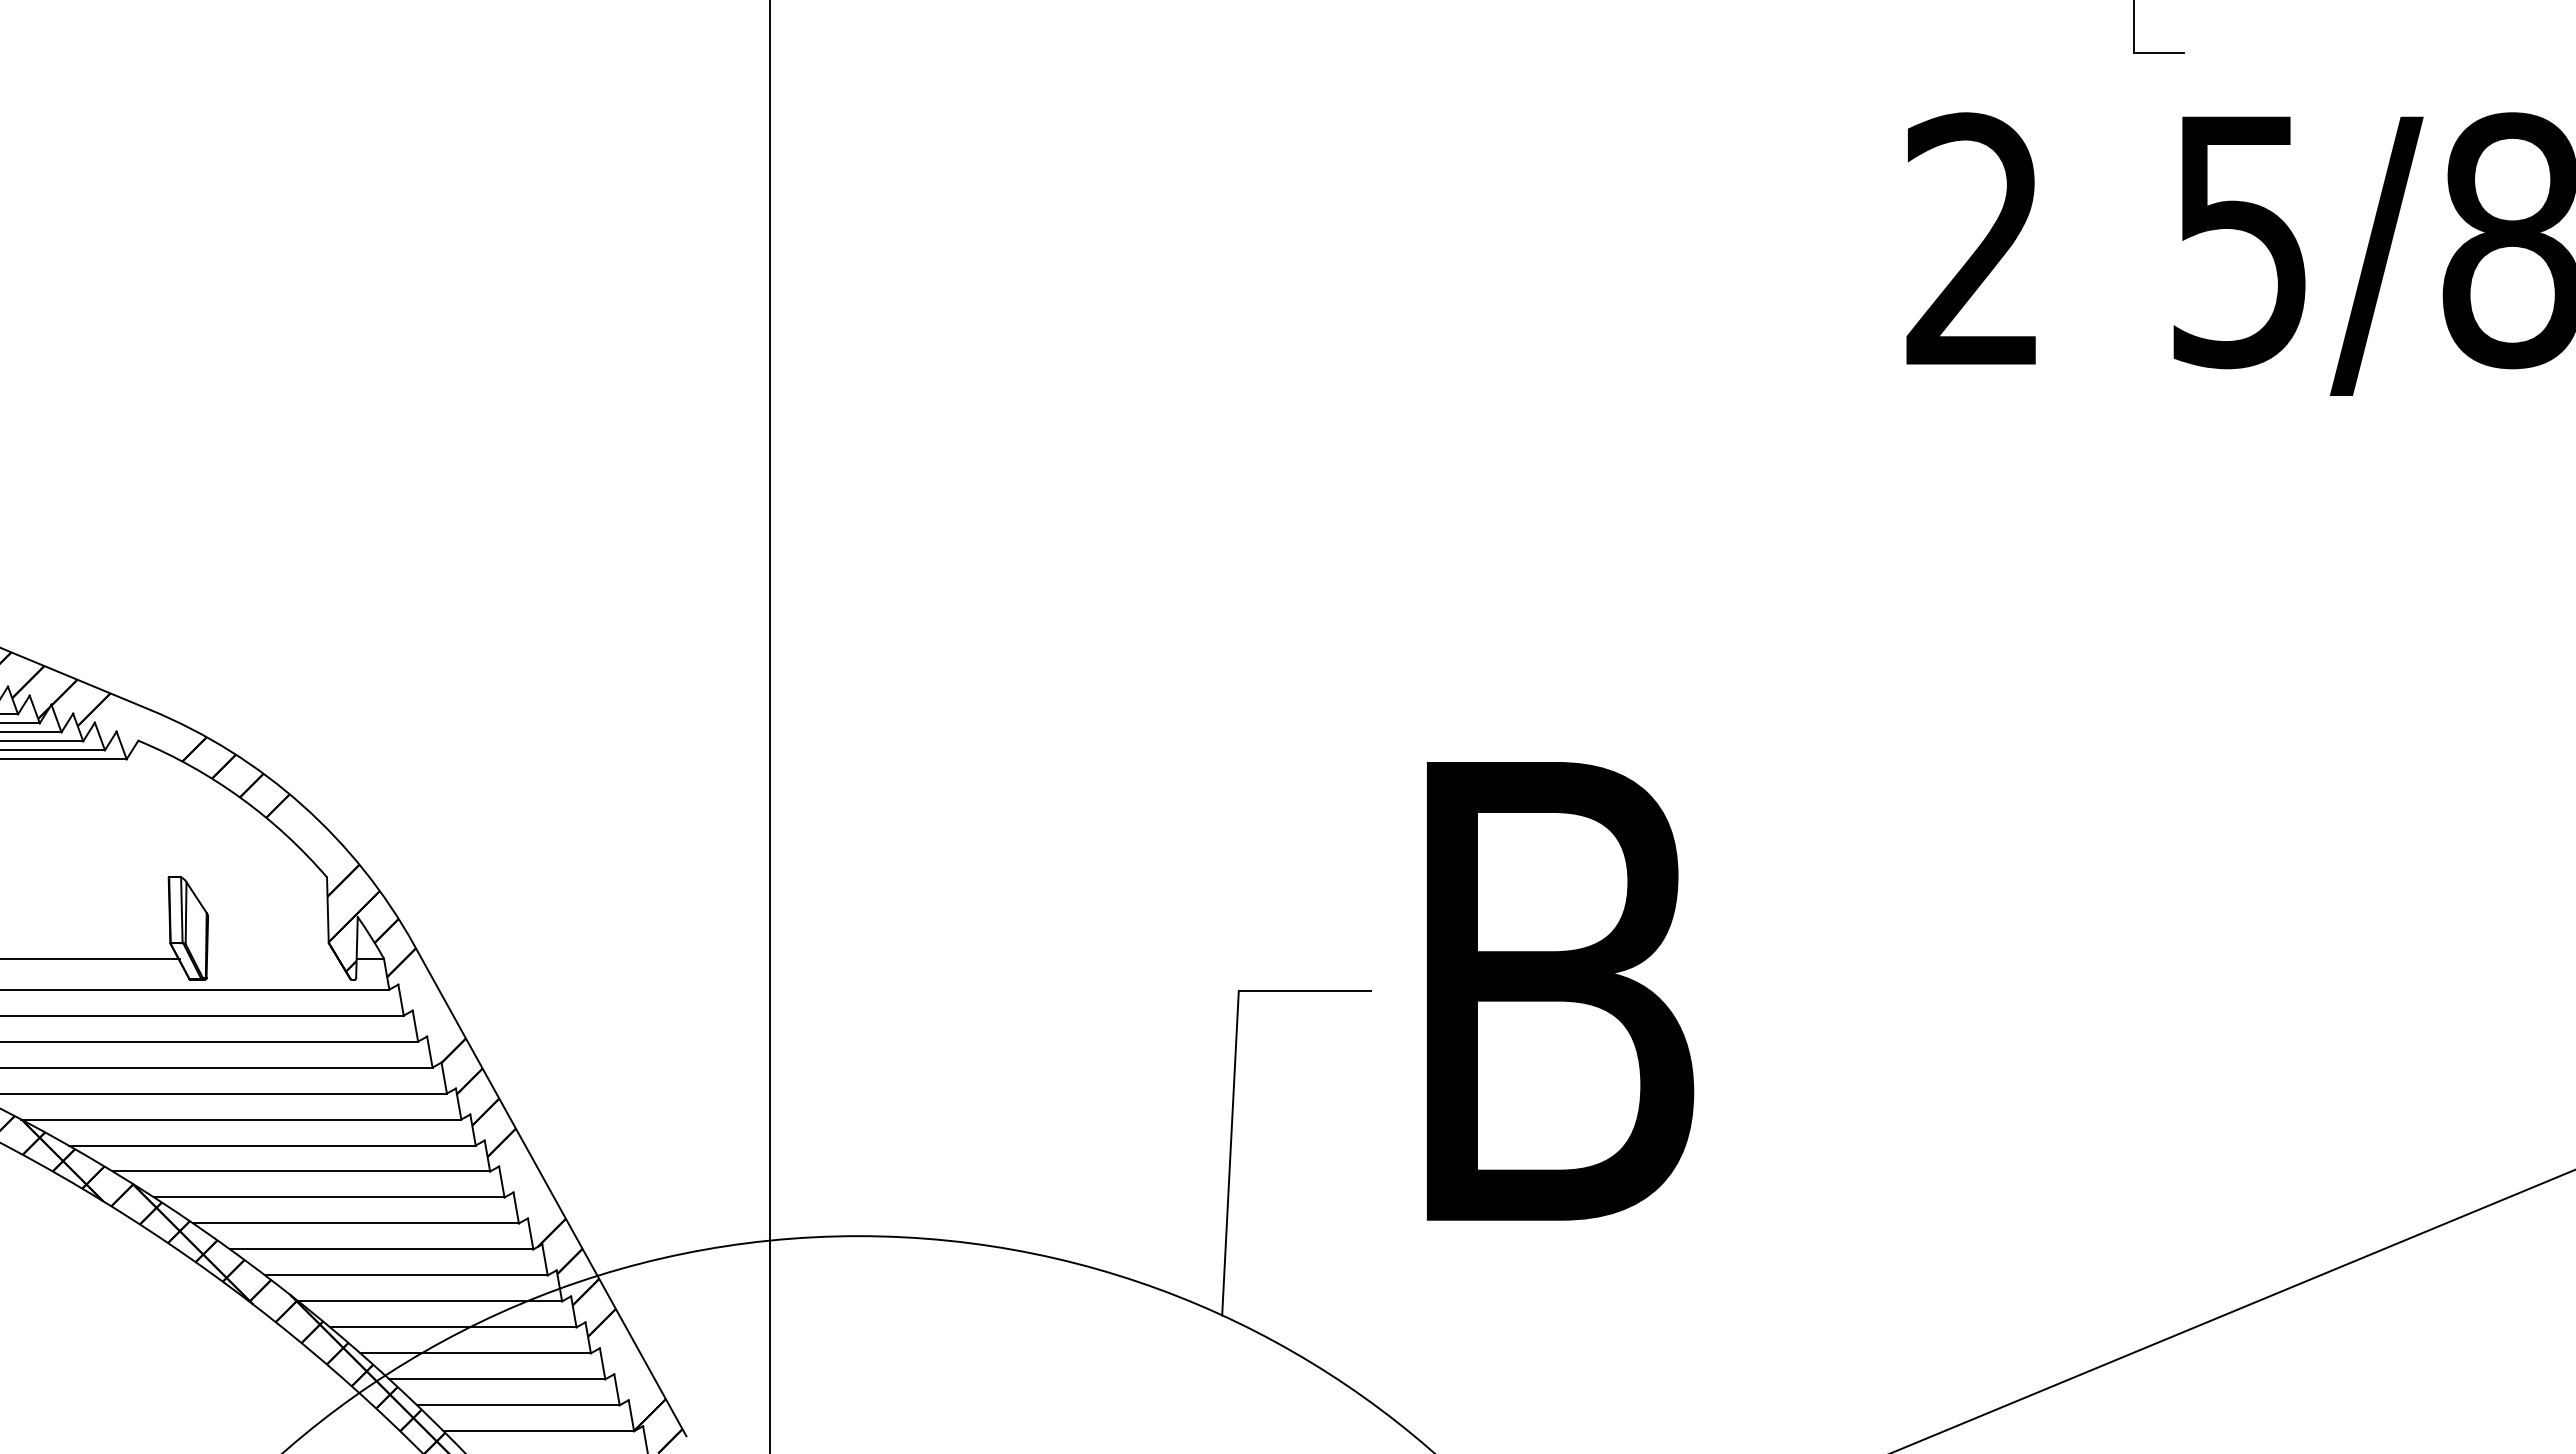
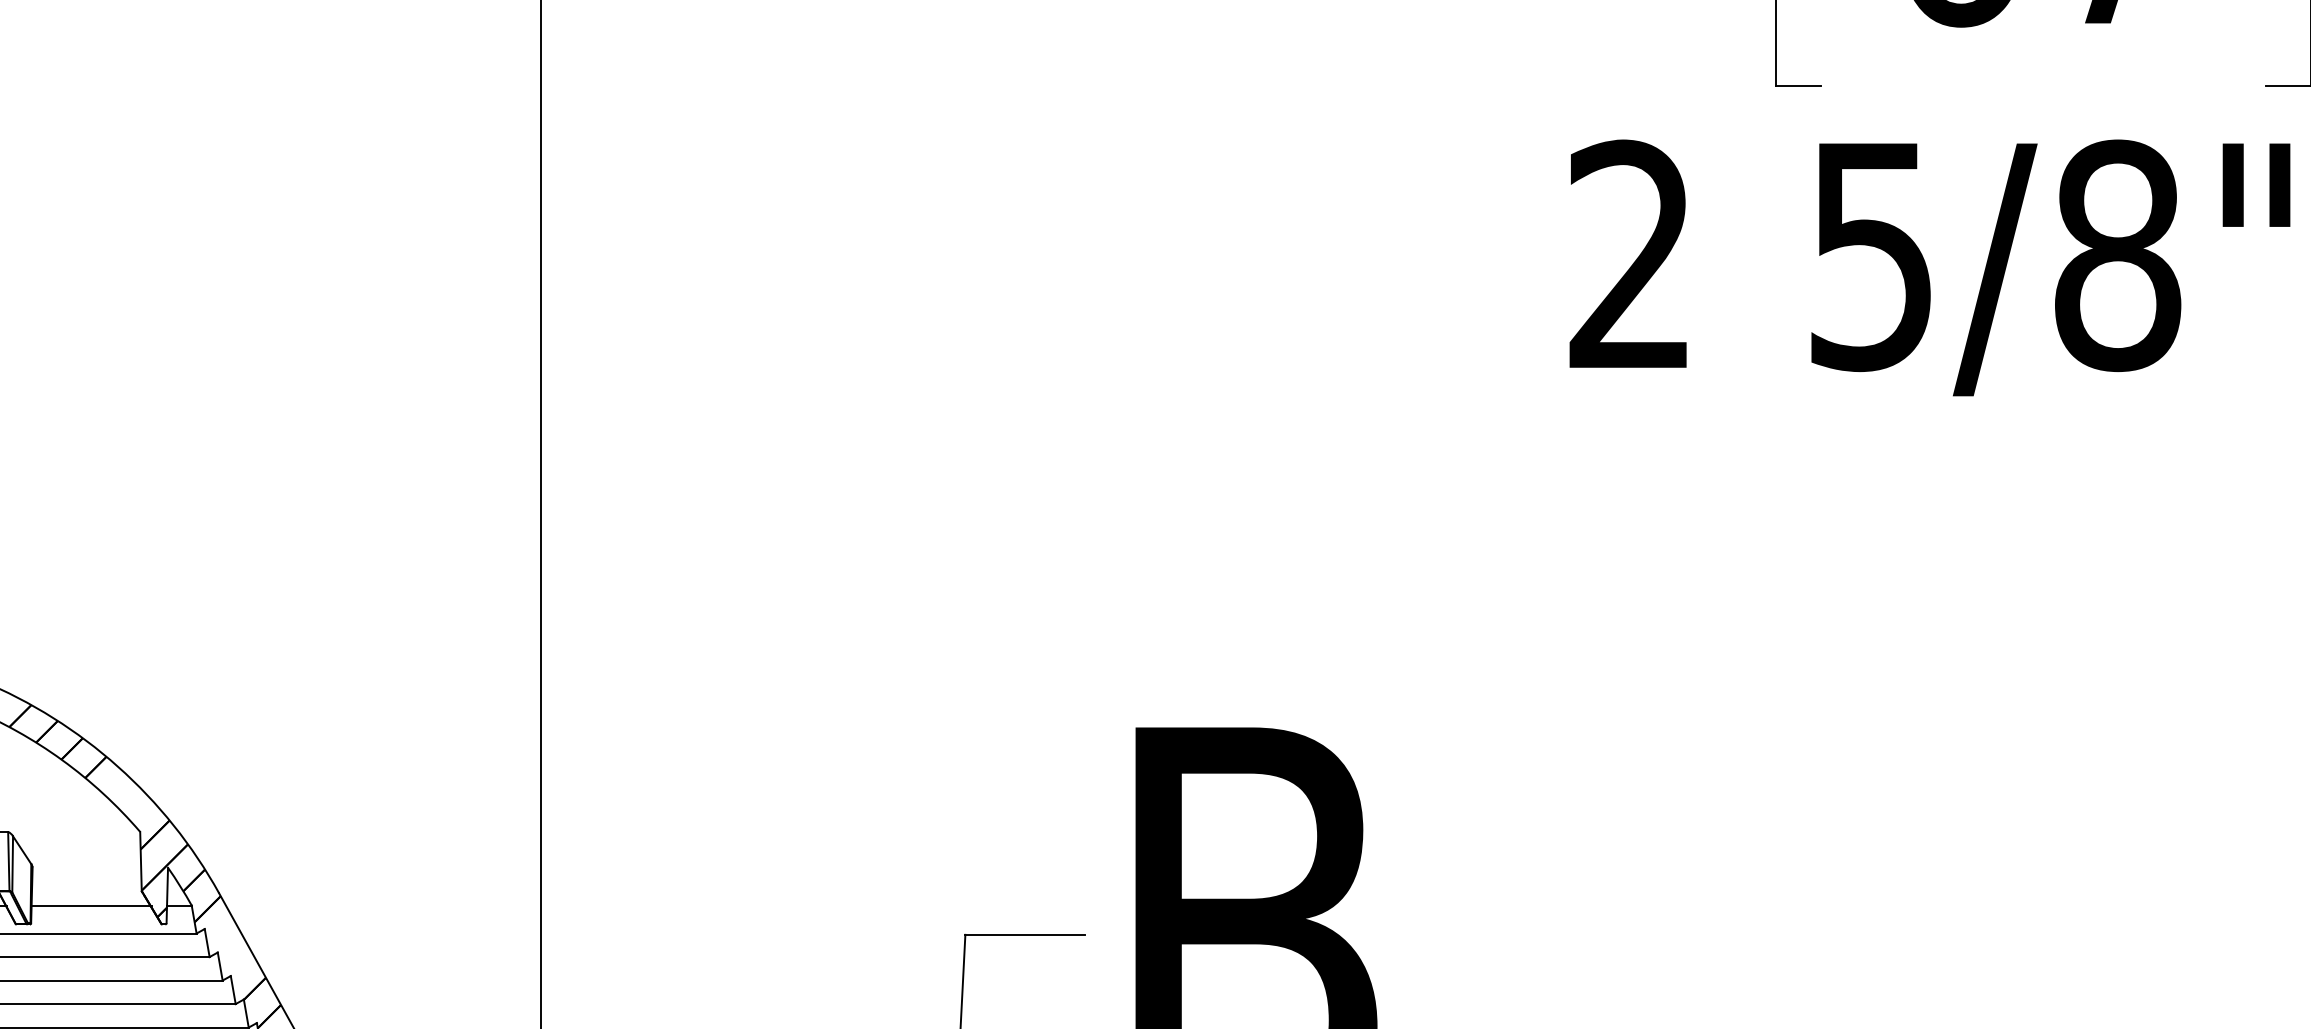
line: (273, 958) -> (91, 905), added

